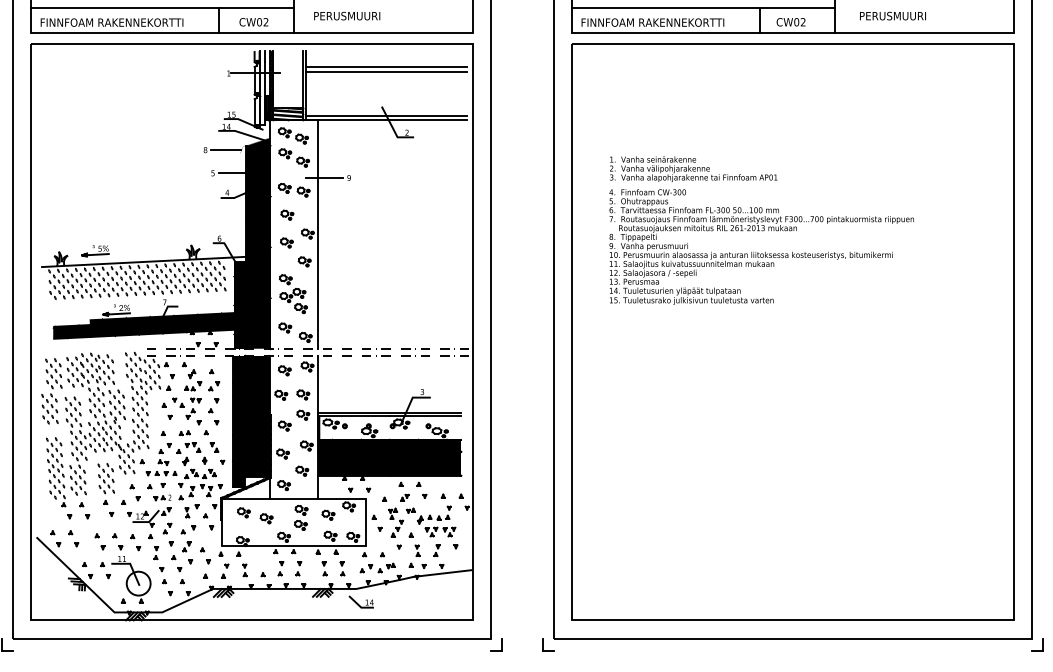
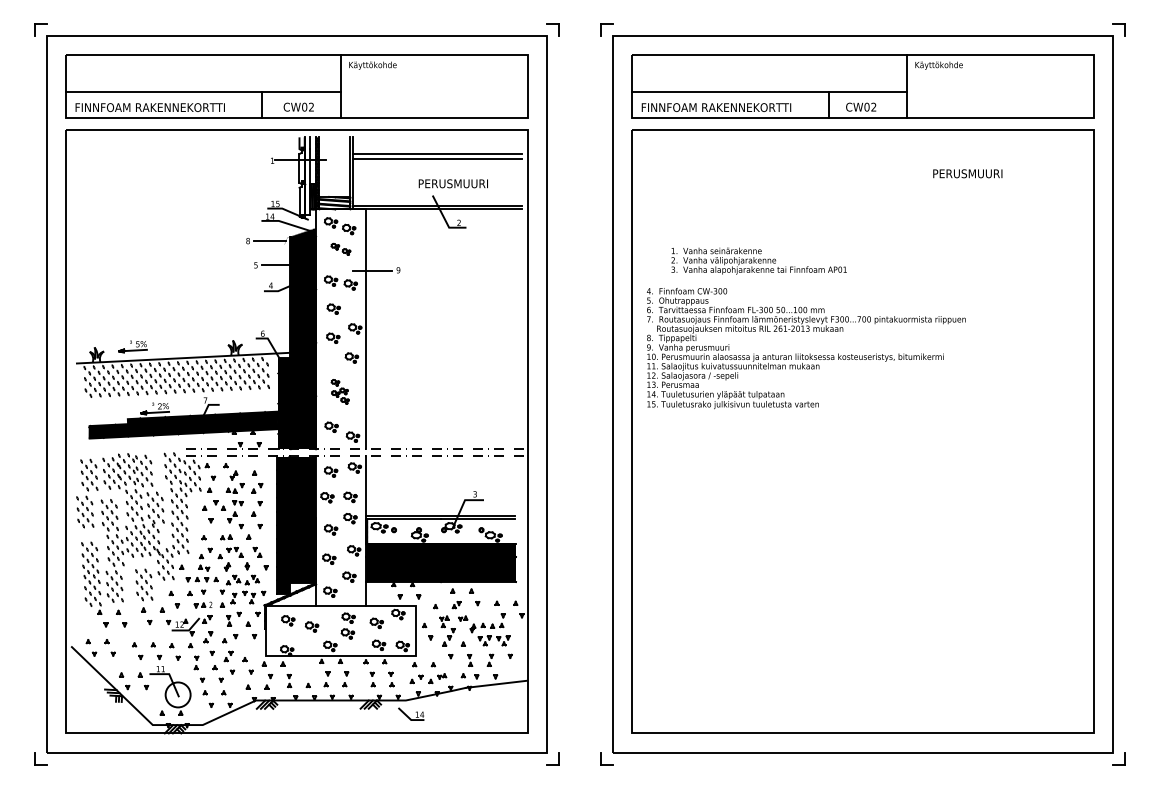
text: (346, 15) -> (452, 183), moved
text: (892, 15) -> (967, 173), moved
part: (293, 158) -> (340, 249), size x0.6
text: (761, 247) -> (806, 348), moved
part: (293, 293) -> (340, 391), size x0.6

